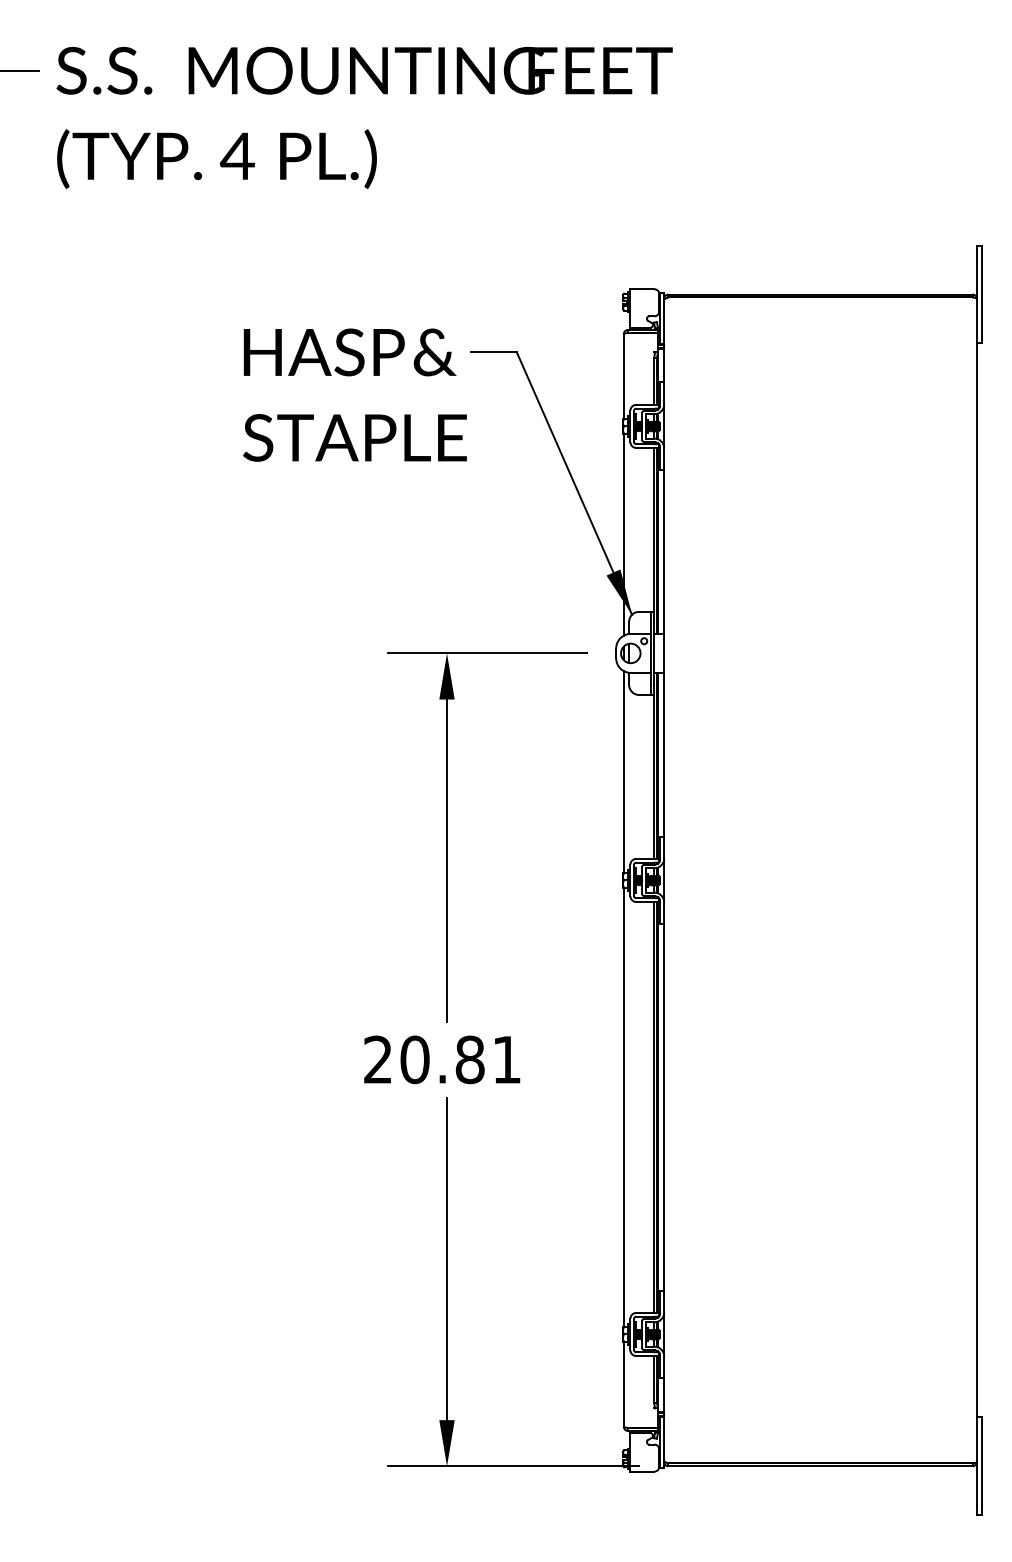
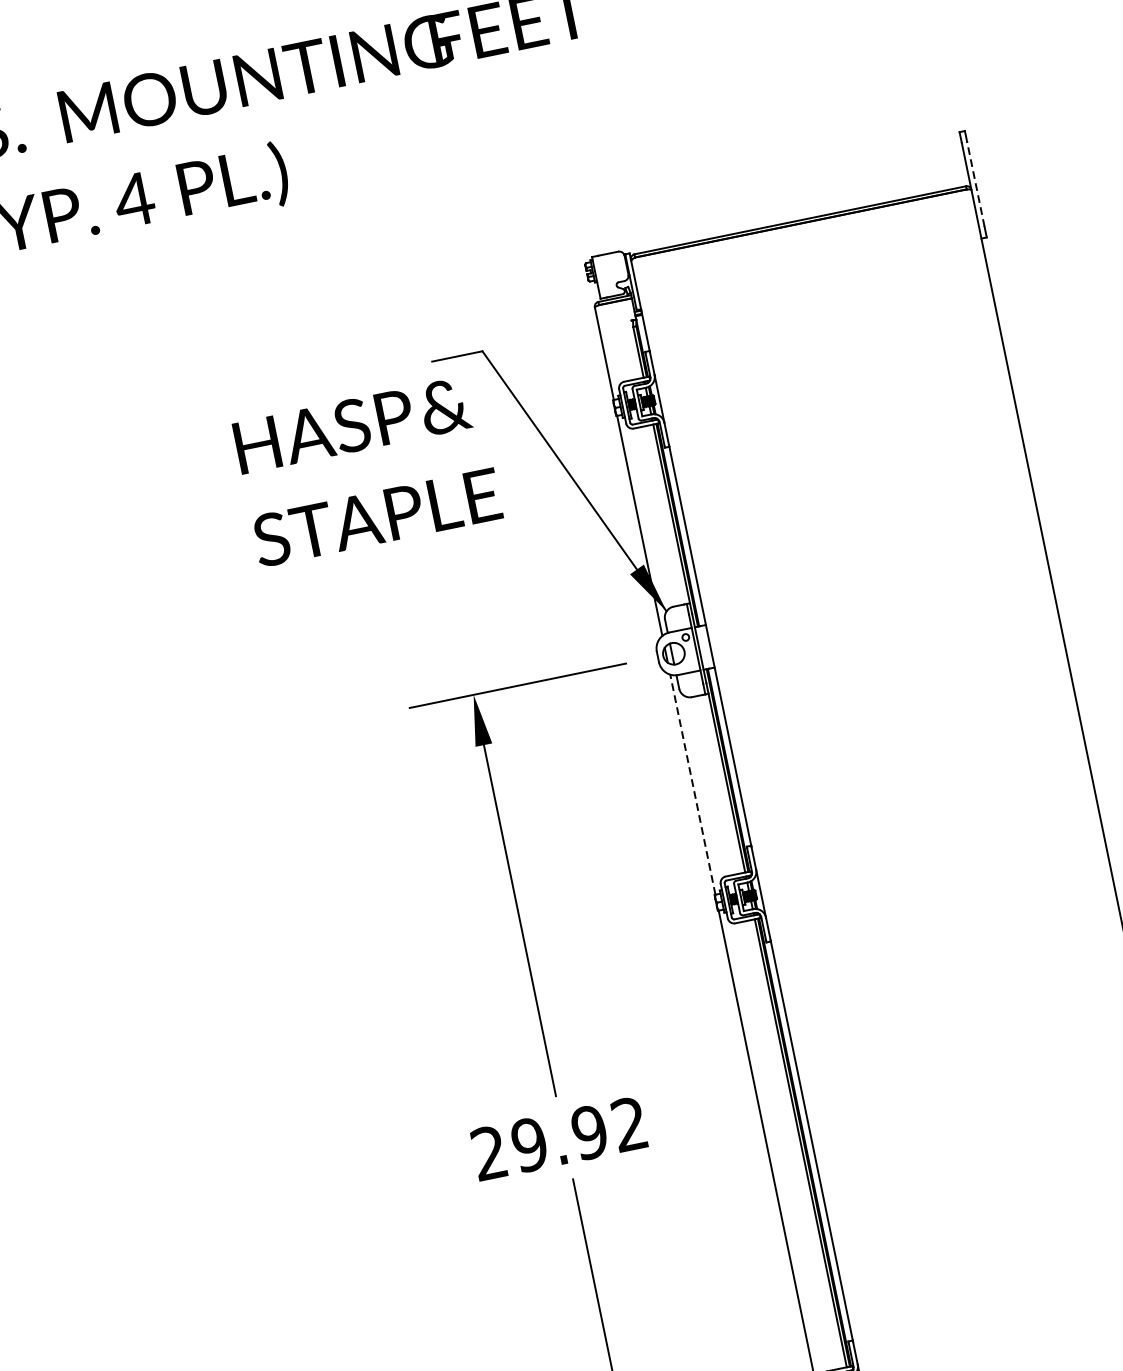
line: (981, 294) -> (975, 184), solid -> dashed
text: (354, 394) -> (366, 470), moved
line: (623, 772) -> (692, 785), solid -> dashed
text: (460, 1059) -> (579, 1134), 20.81 -> 29.92

